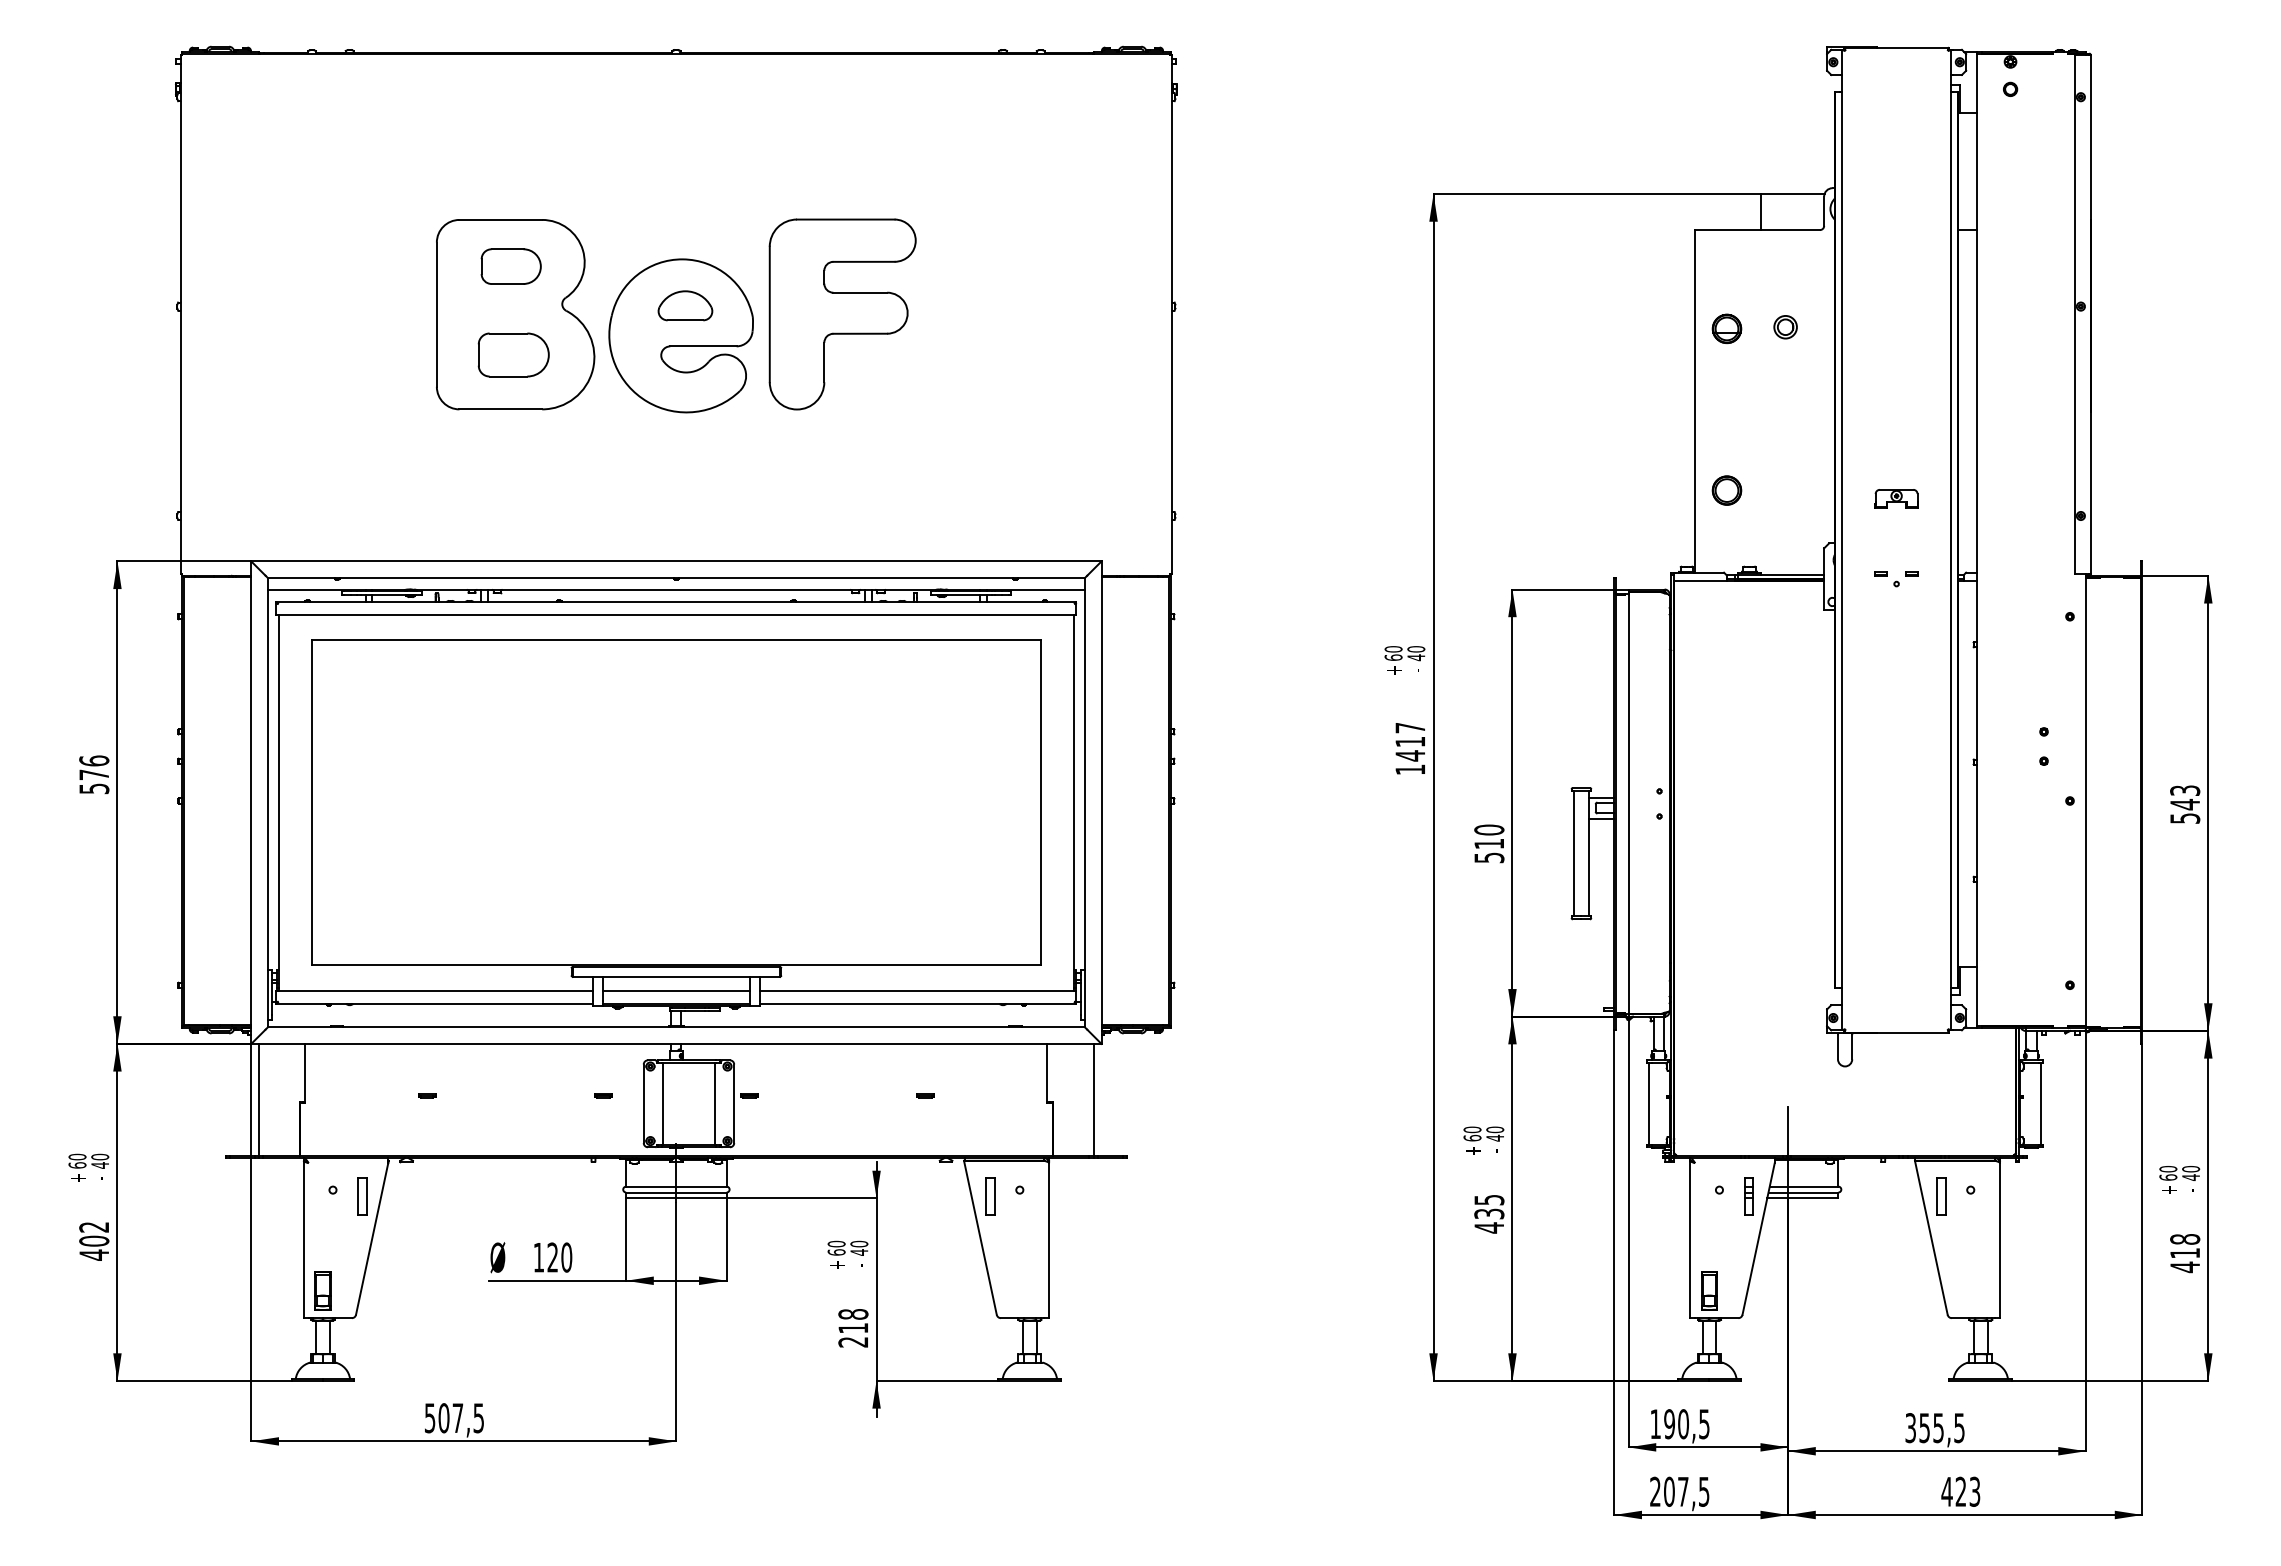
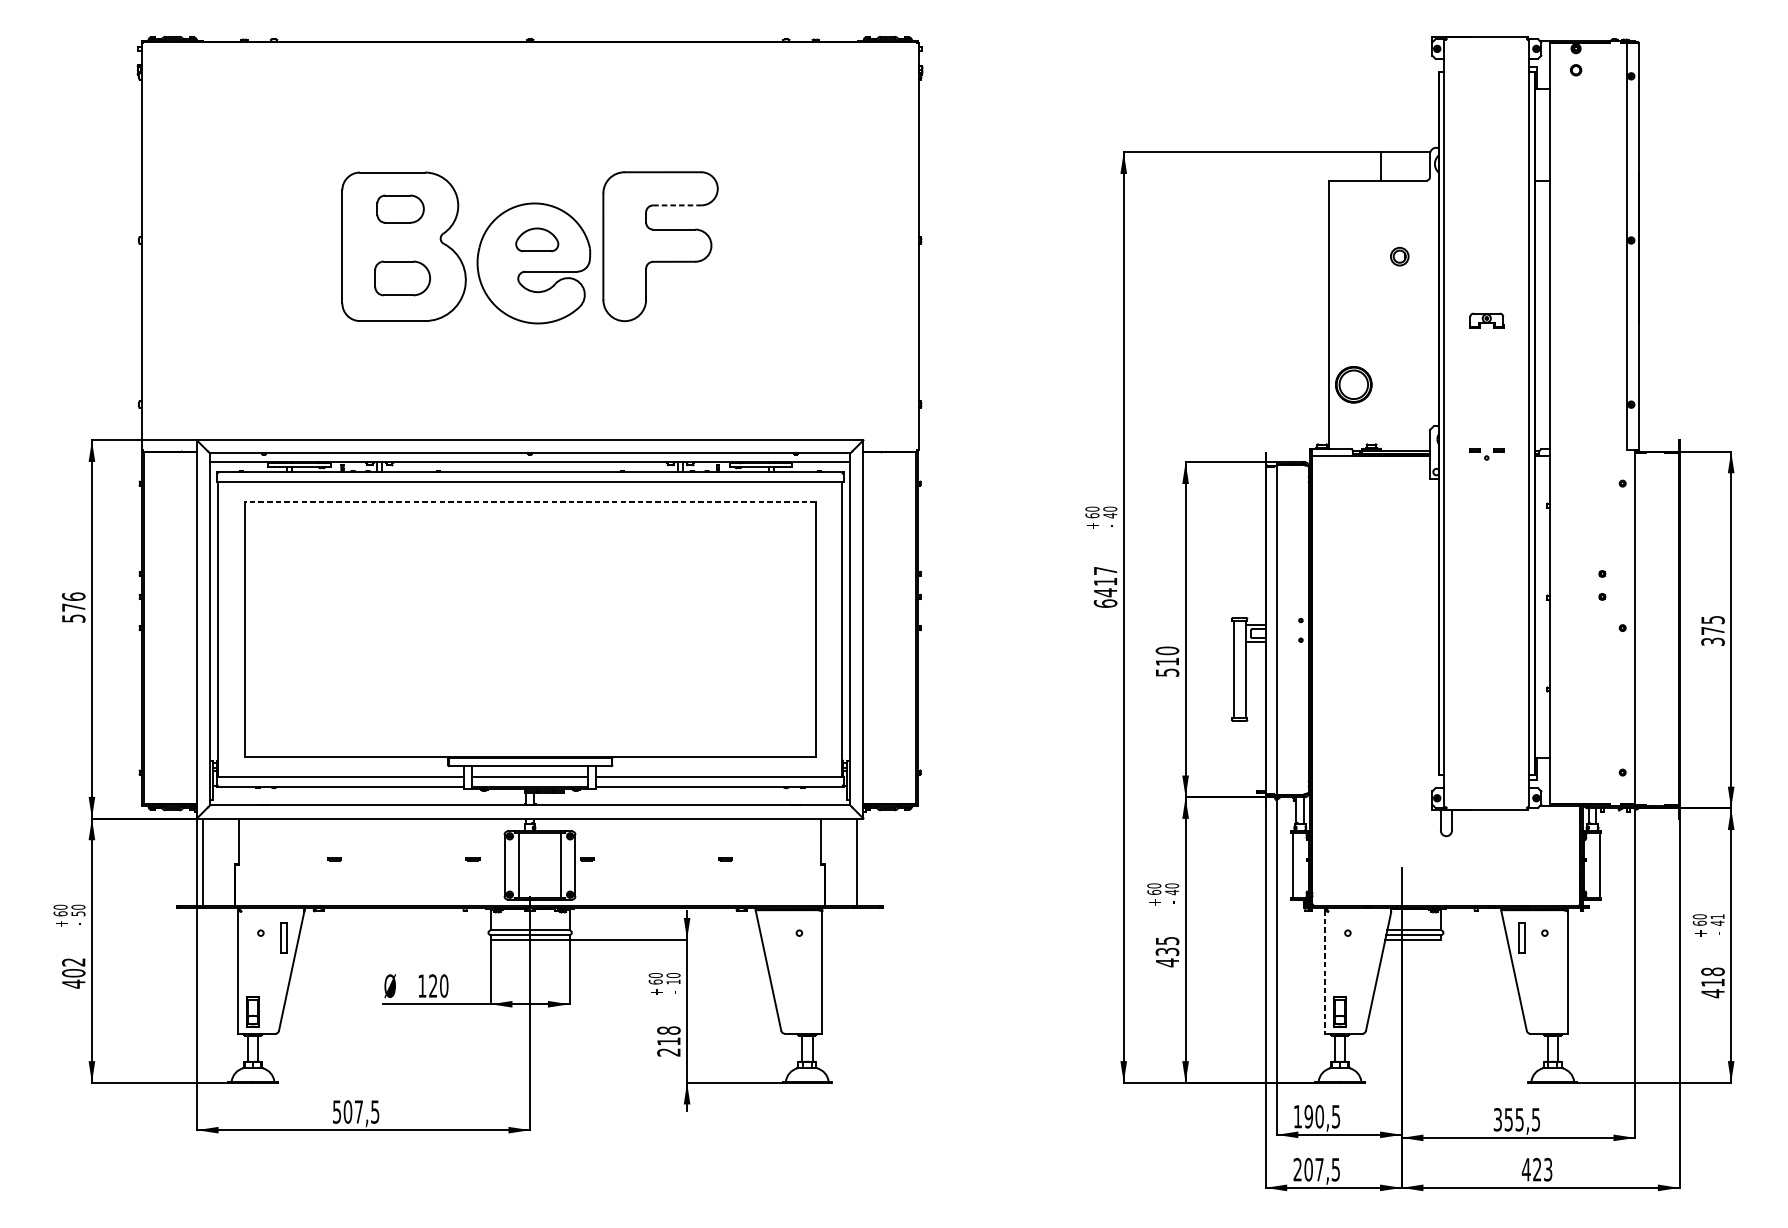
line: (863, 261) -> (676, 205), solid -> dashed
part: (1726, 328) -> (1353, 257), removed
part: (1726, 490) -> (1353, 384), size x1.6
part: (1896, 498) -> (1486, 320), moved
line: (675, 639) -> (529, 501), solid -> dashed
text: (1410, 769) -> (1105, 603), 1417 -> 6417
text: (2184, 804) -> (1712, 630), 543 -> 375
text: (100, 1165) -> (78, 913), 40 -> 50
text: (2191, 1169) -> (1717, 917), 40 -> 41
part: (990, 1196) -> (776, 938), removed
part: (1748, 1196) -> (1370, 938), removed
line: (1690, 1239) -> (1325, 971), solid -> dashed
text: (859, 1252) -> (673, 982), 40 -> 10

